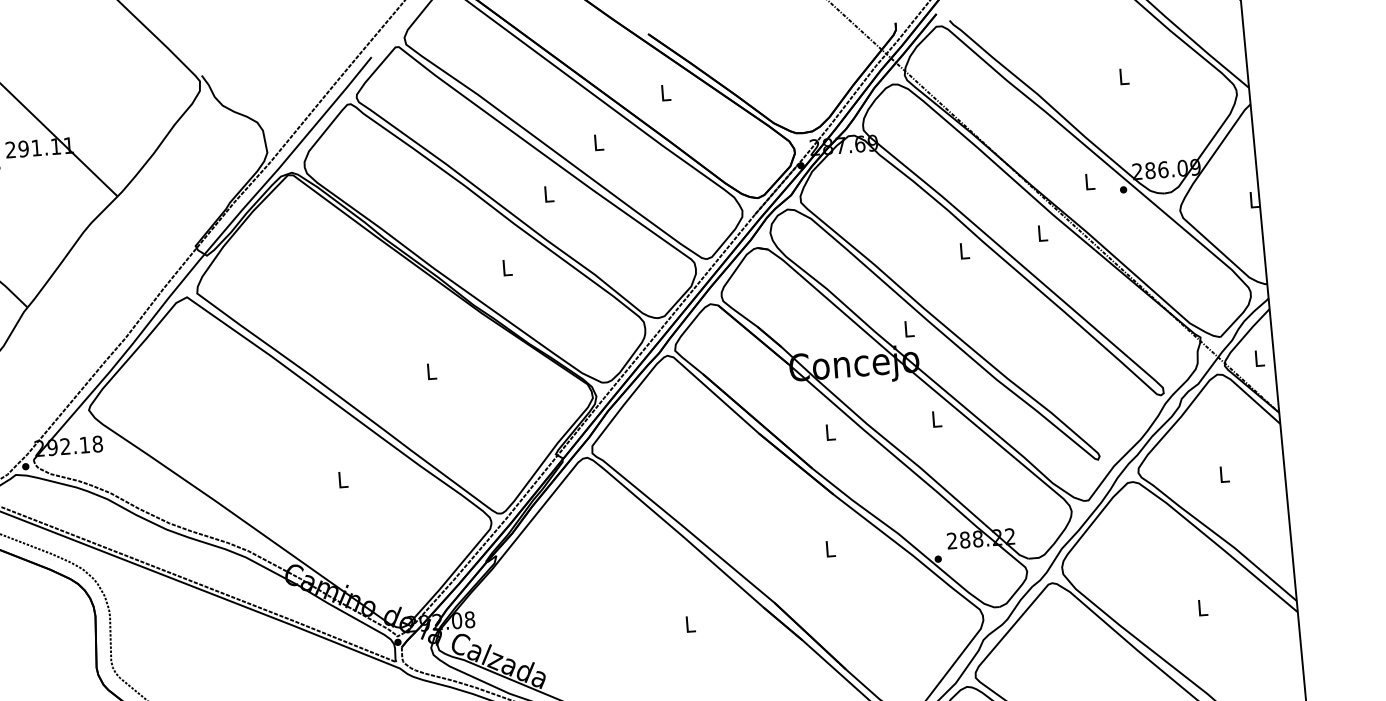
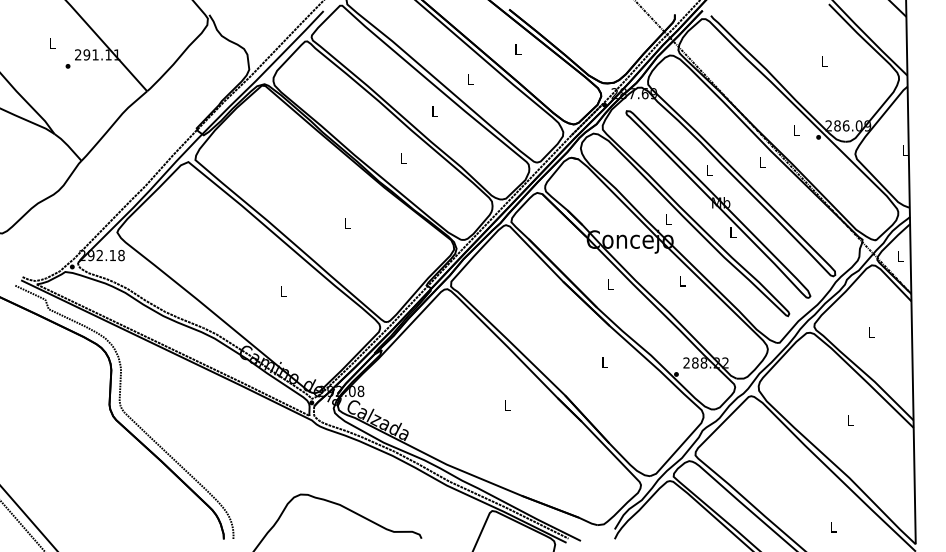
part: (981, 301) -> (718, 204), added

